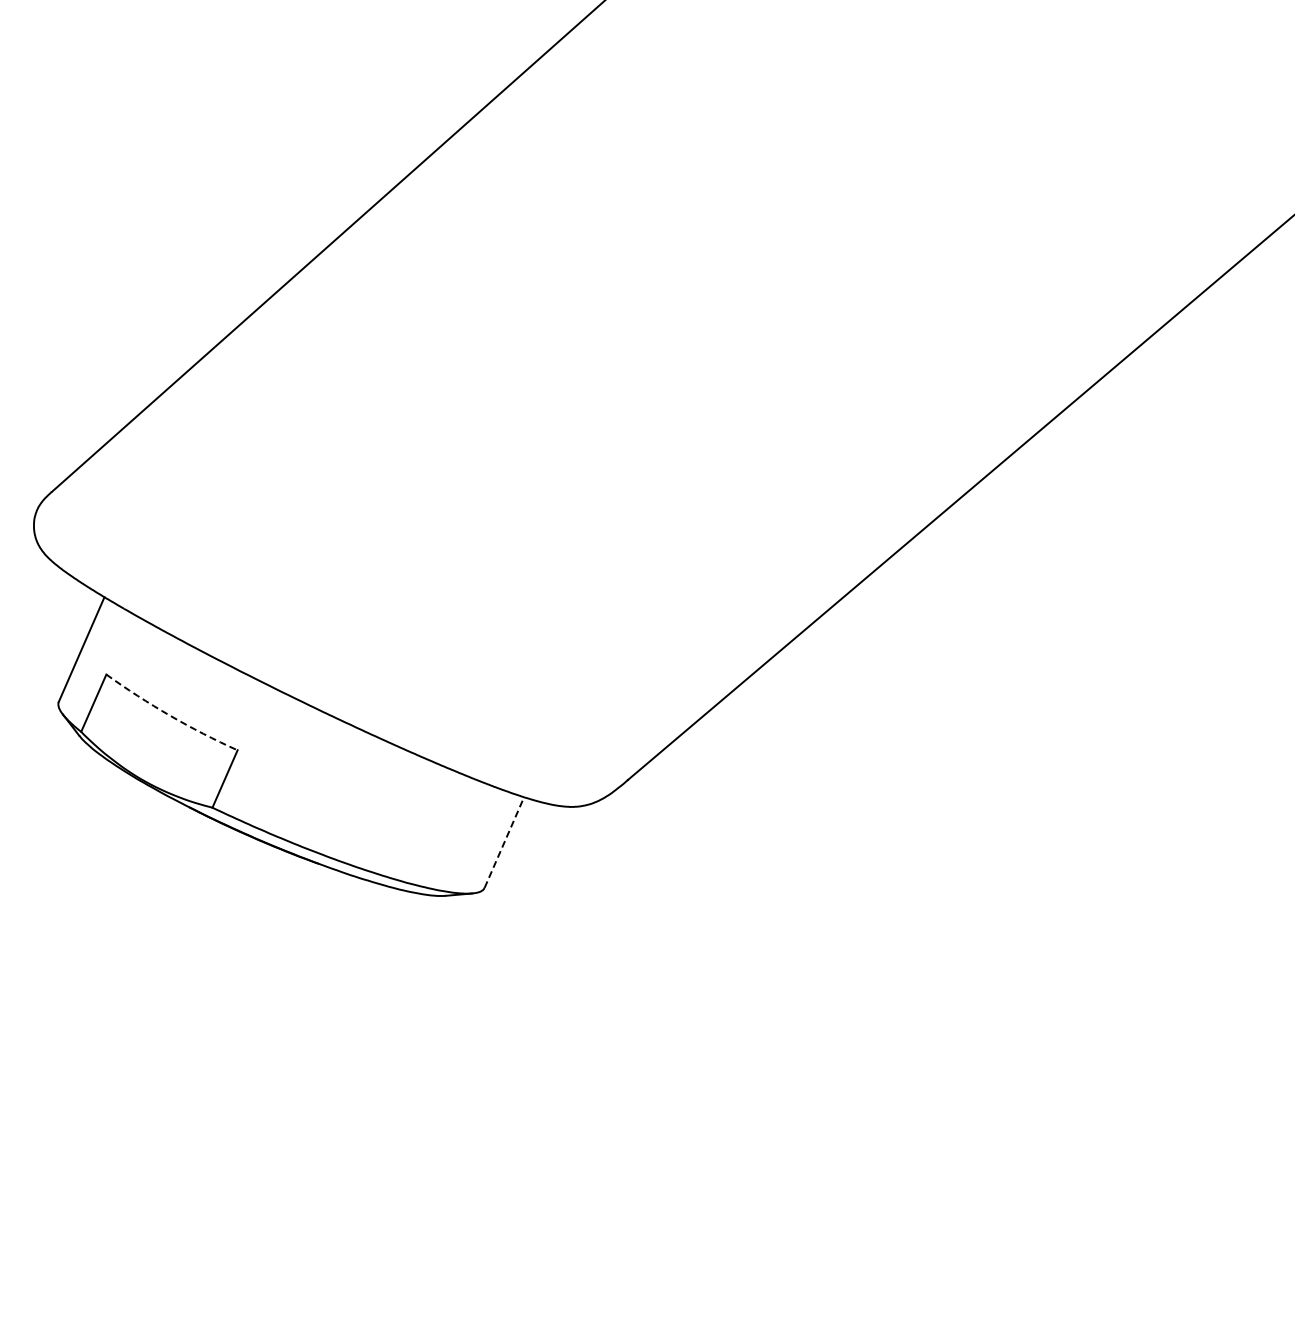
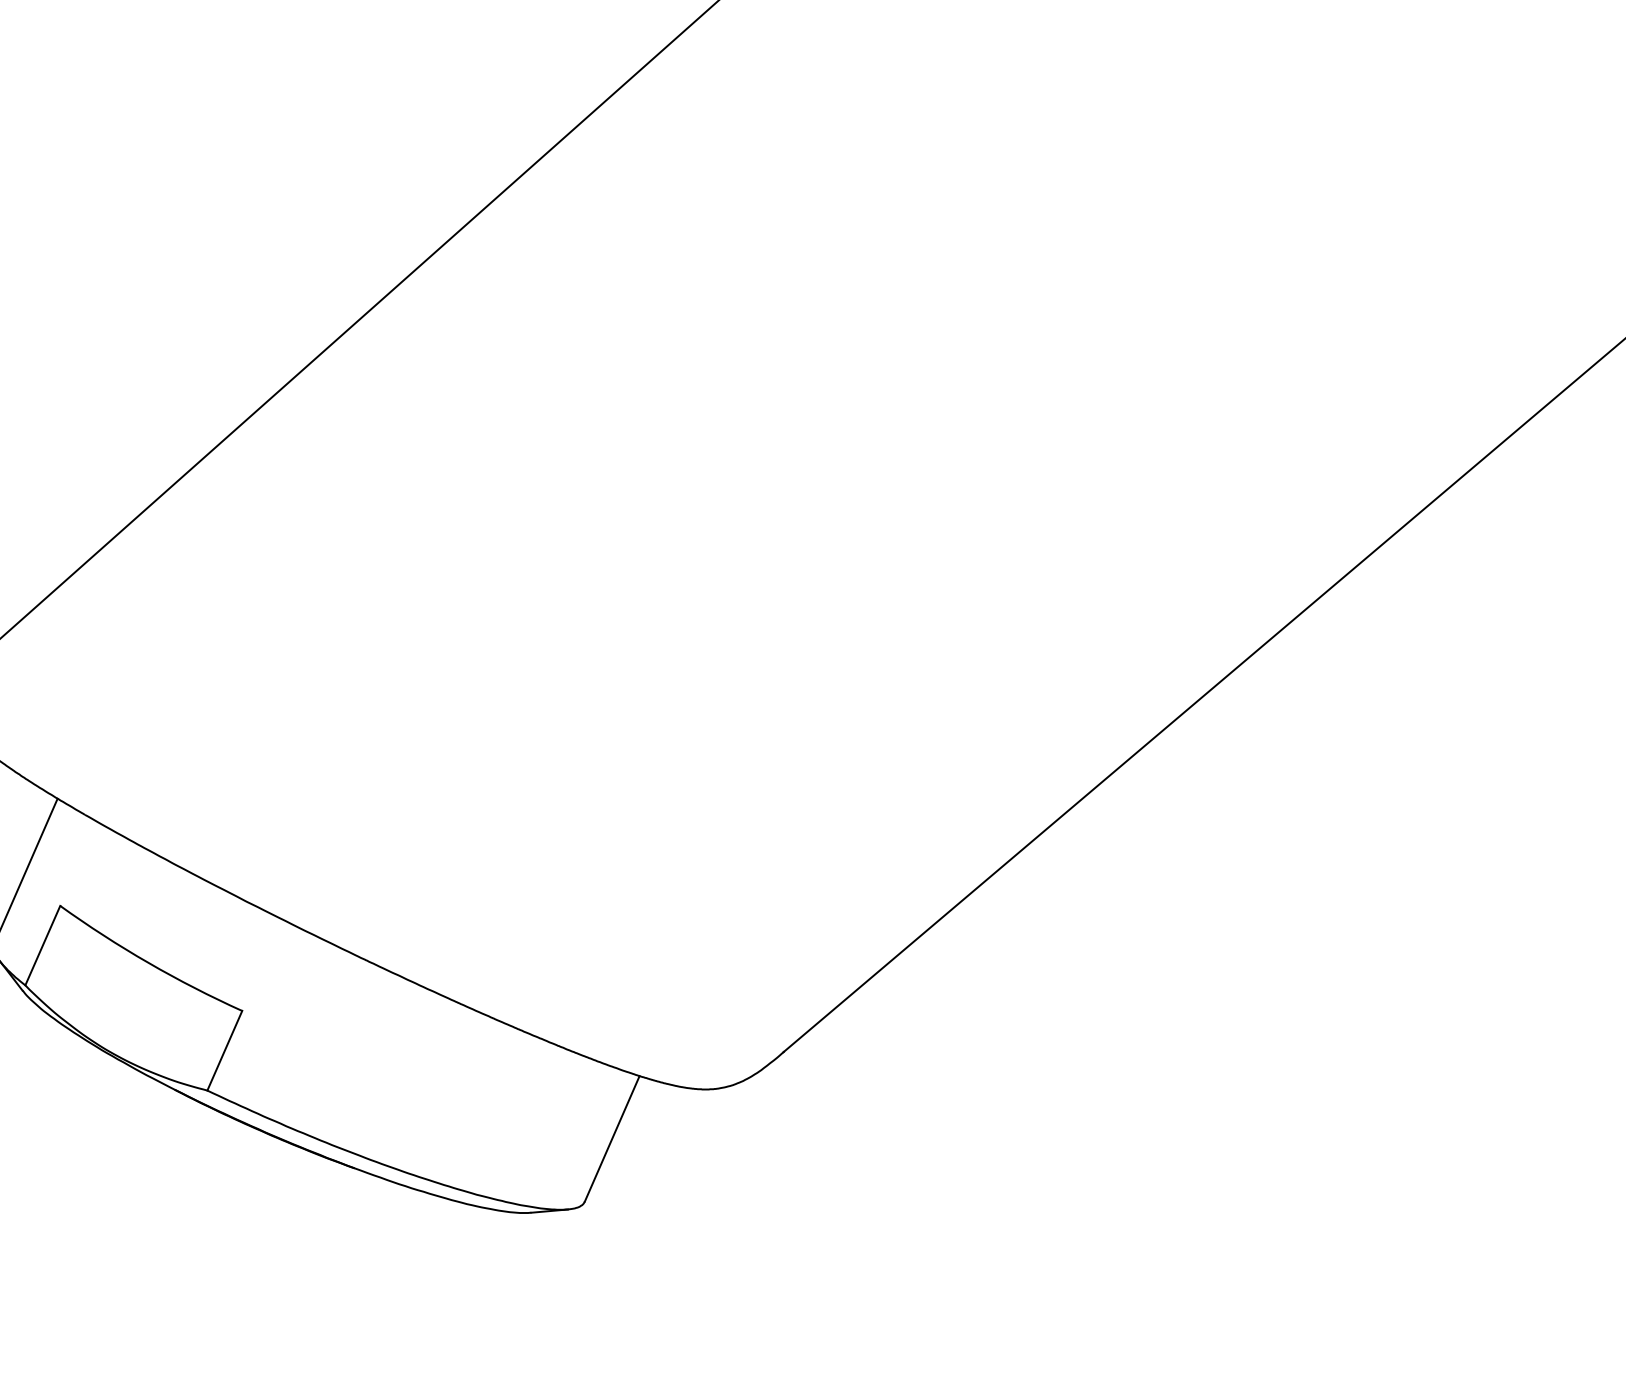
arc: (170, 715) -> (149, 962), dashed -> solid
line: (504, 842) -> (612, 1138), dashed -> solid

